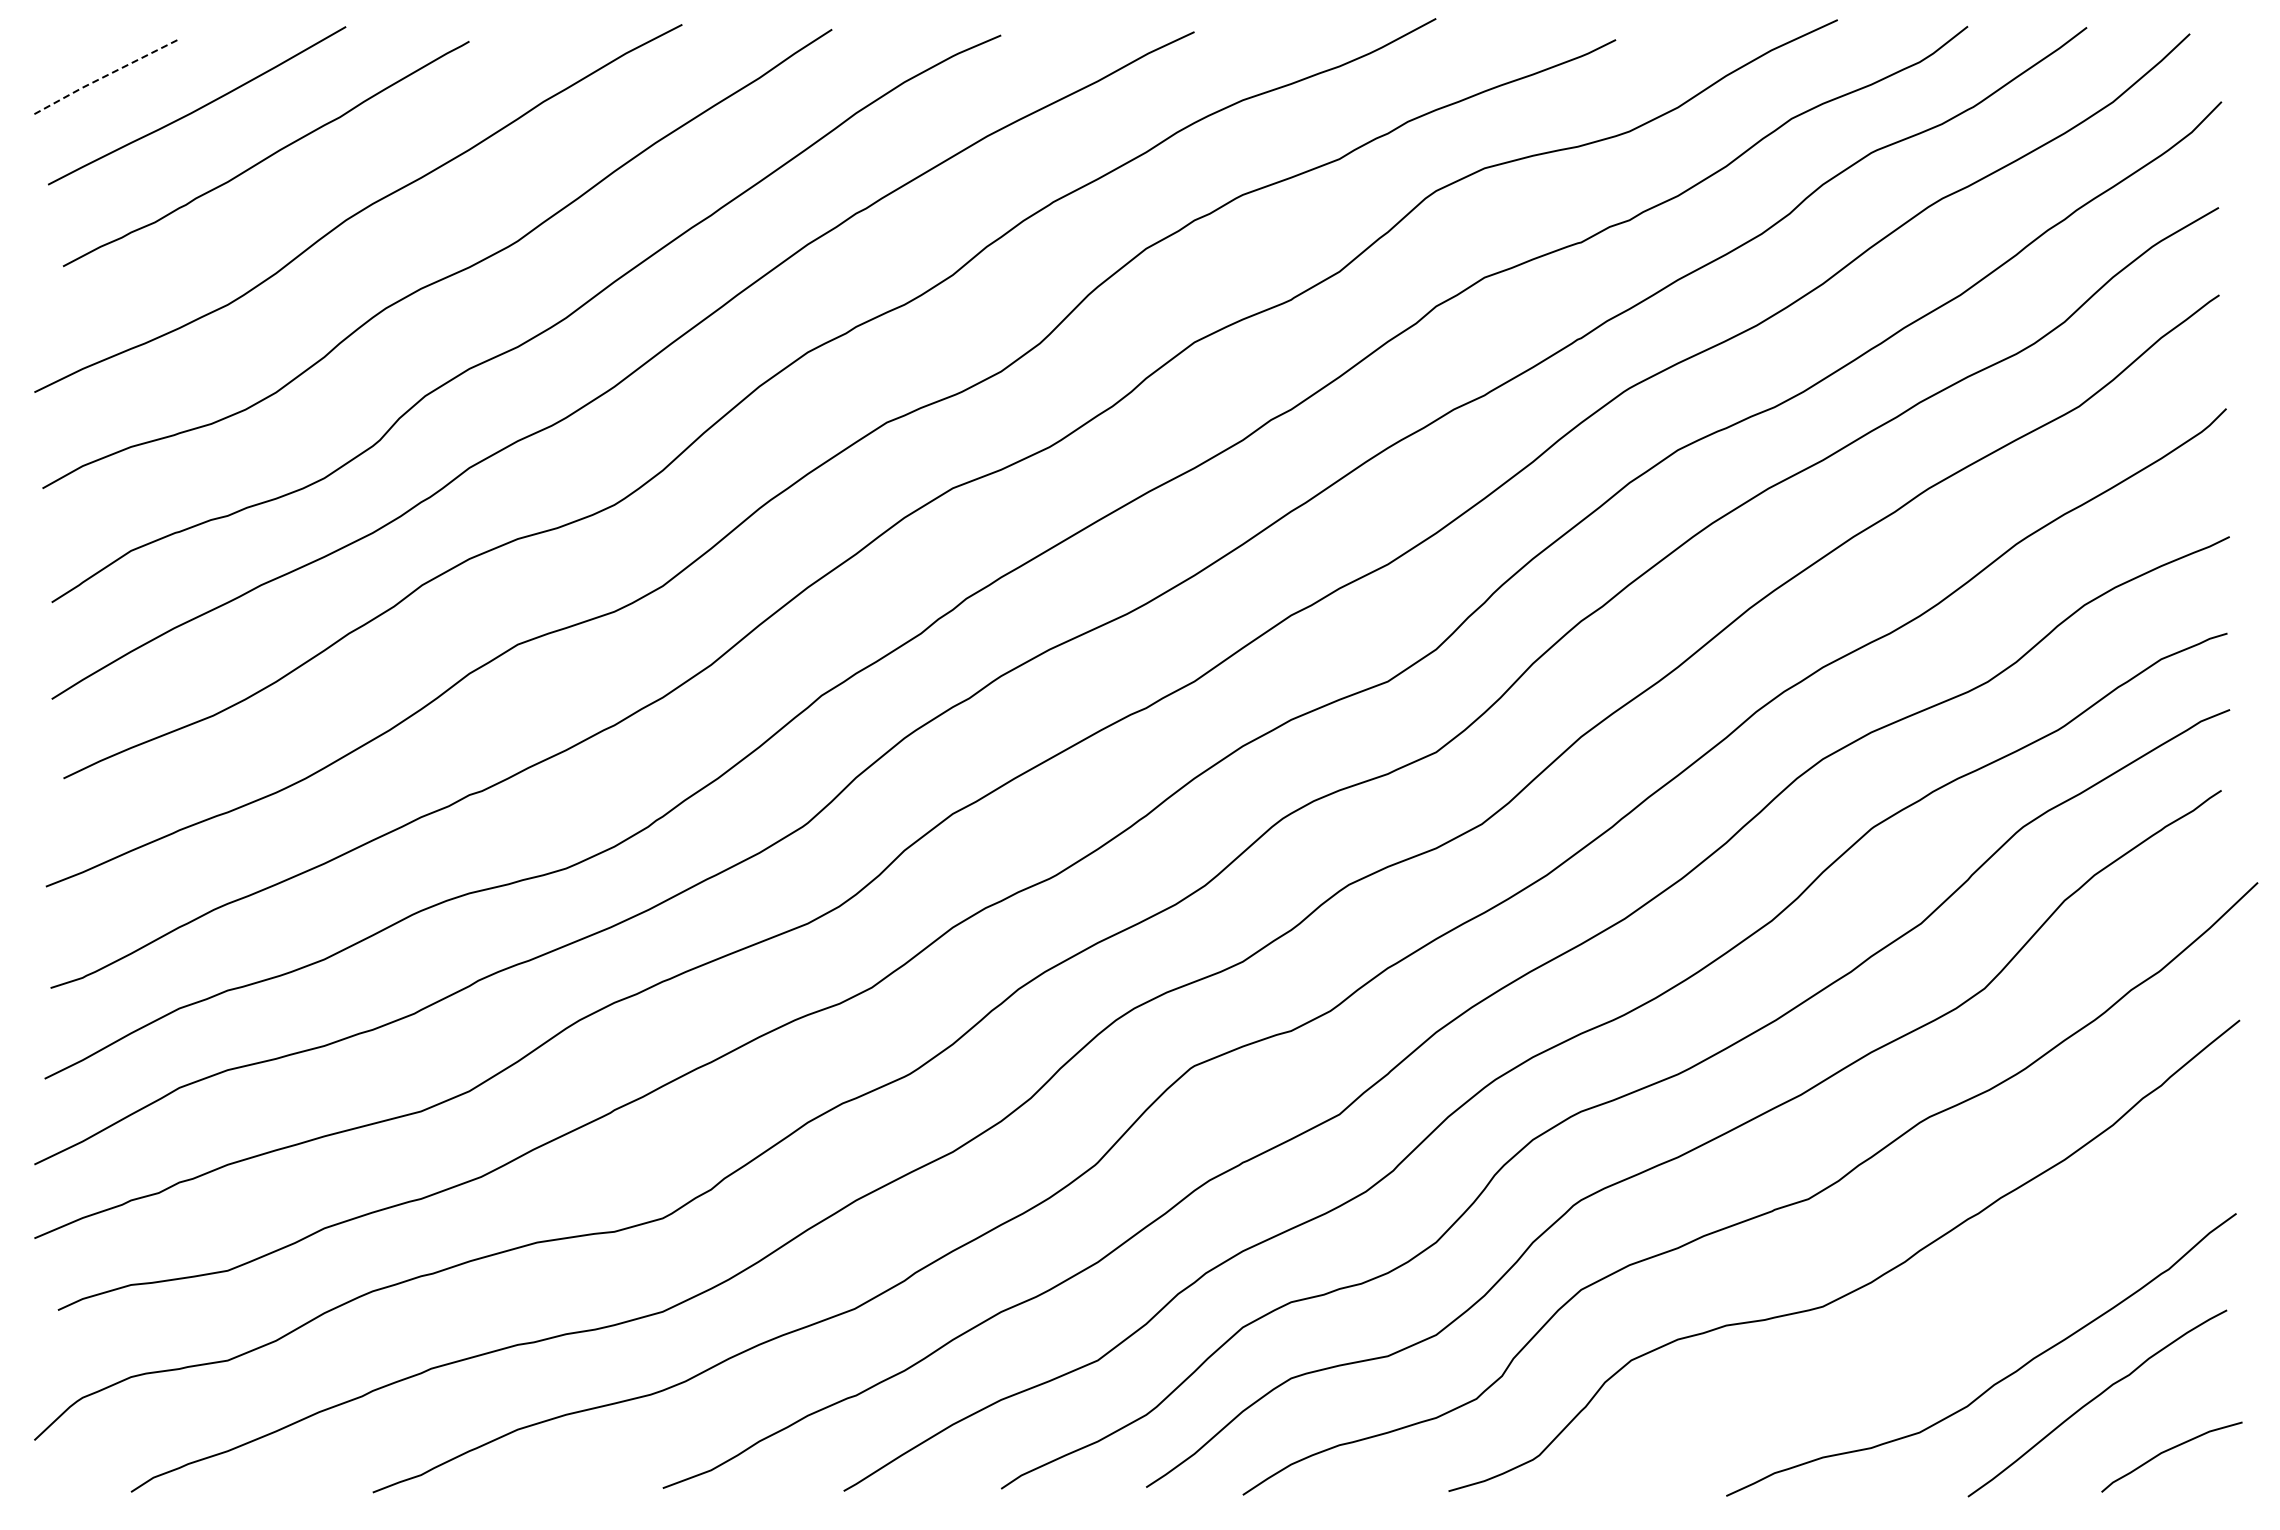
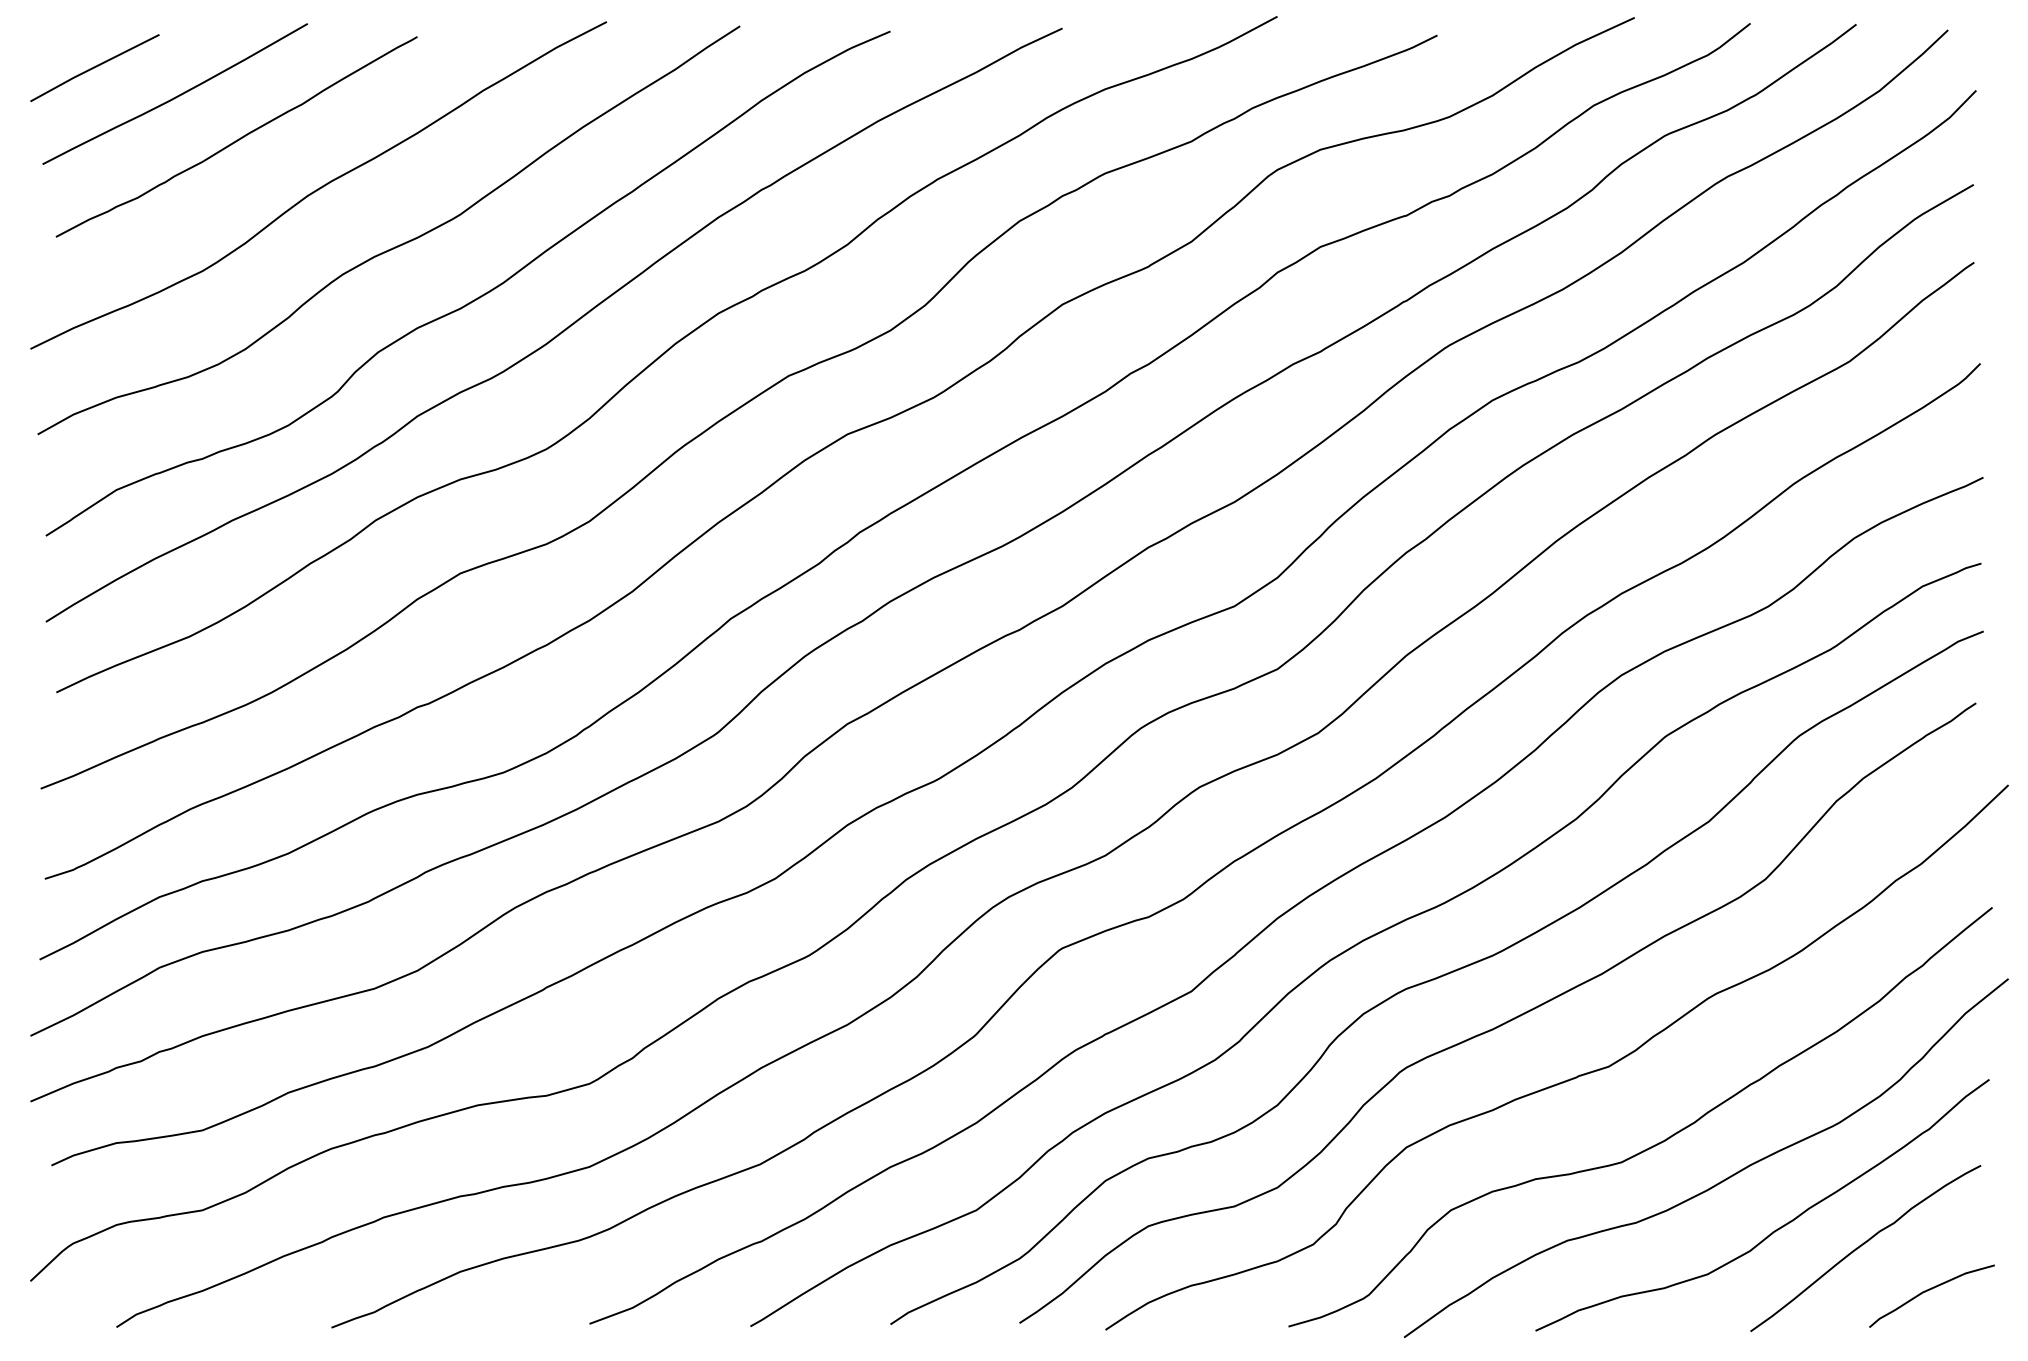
line: (105, 76) -> (93, 68), dashed -> solid
curve: (1933, 1328) -> (1719, 1181), added

